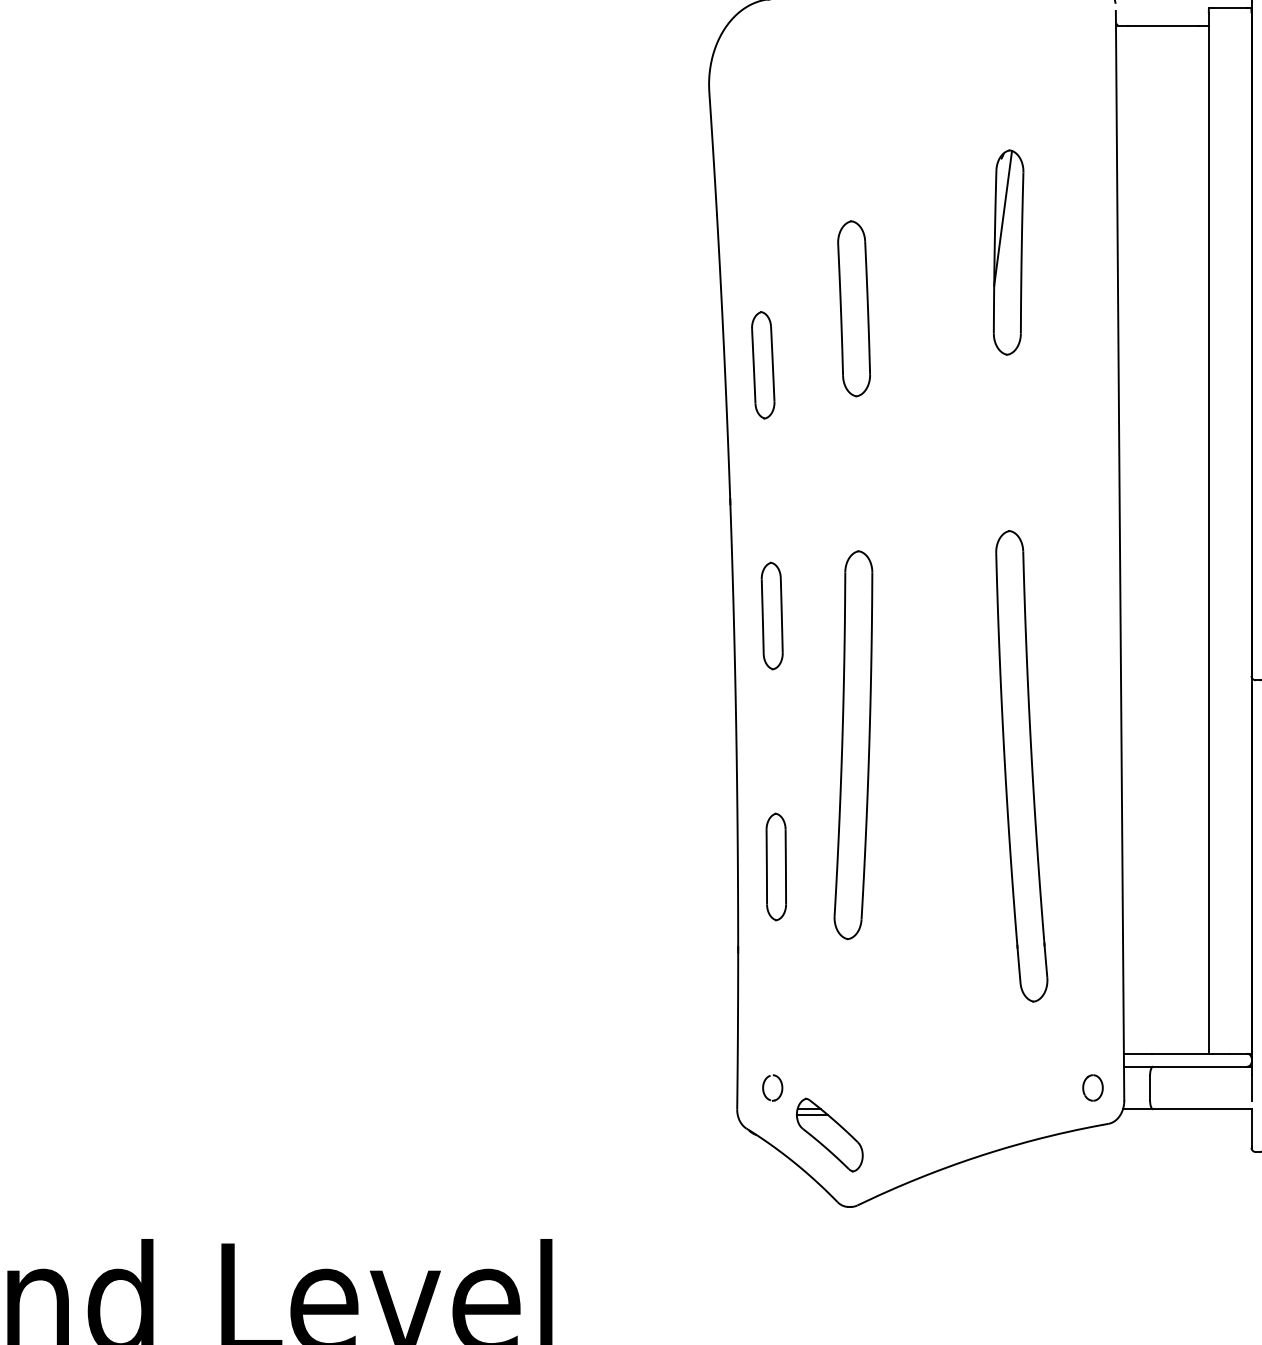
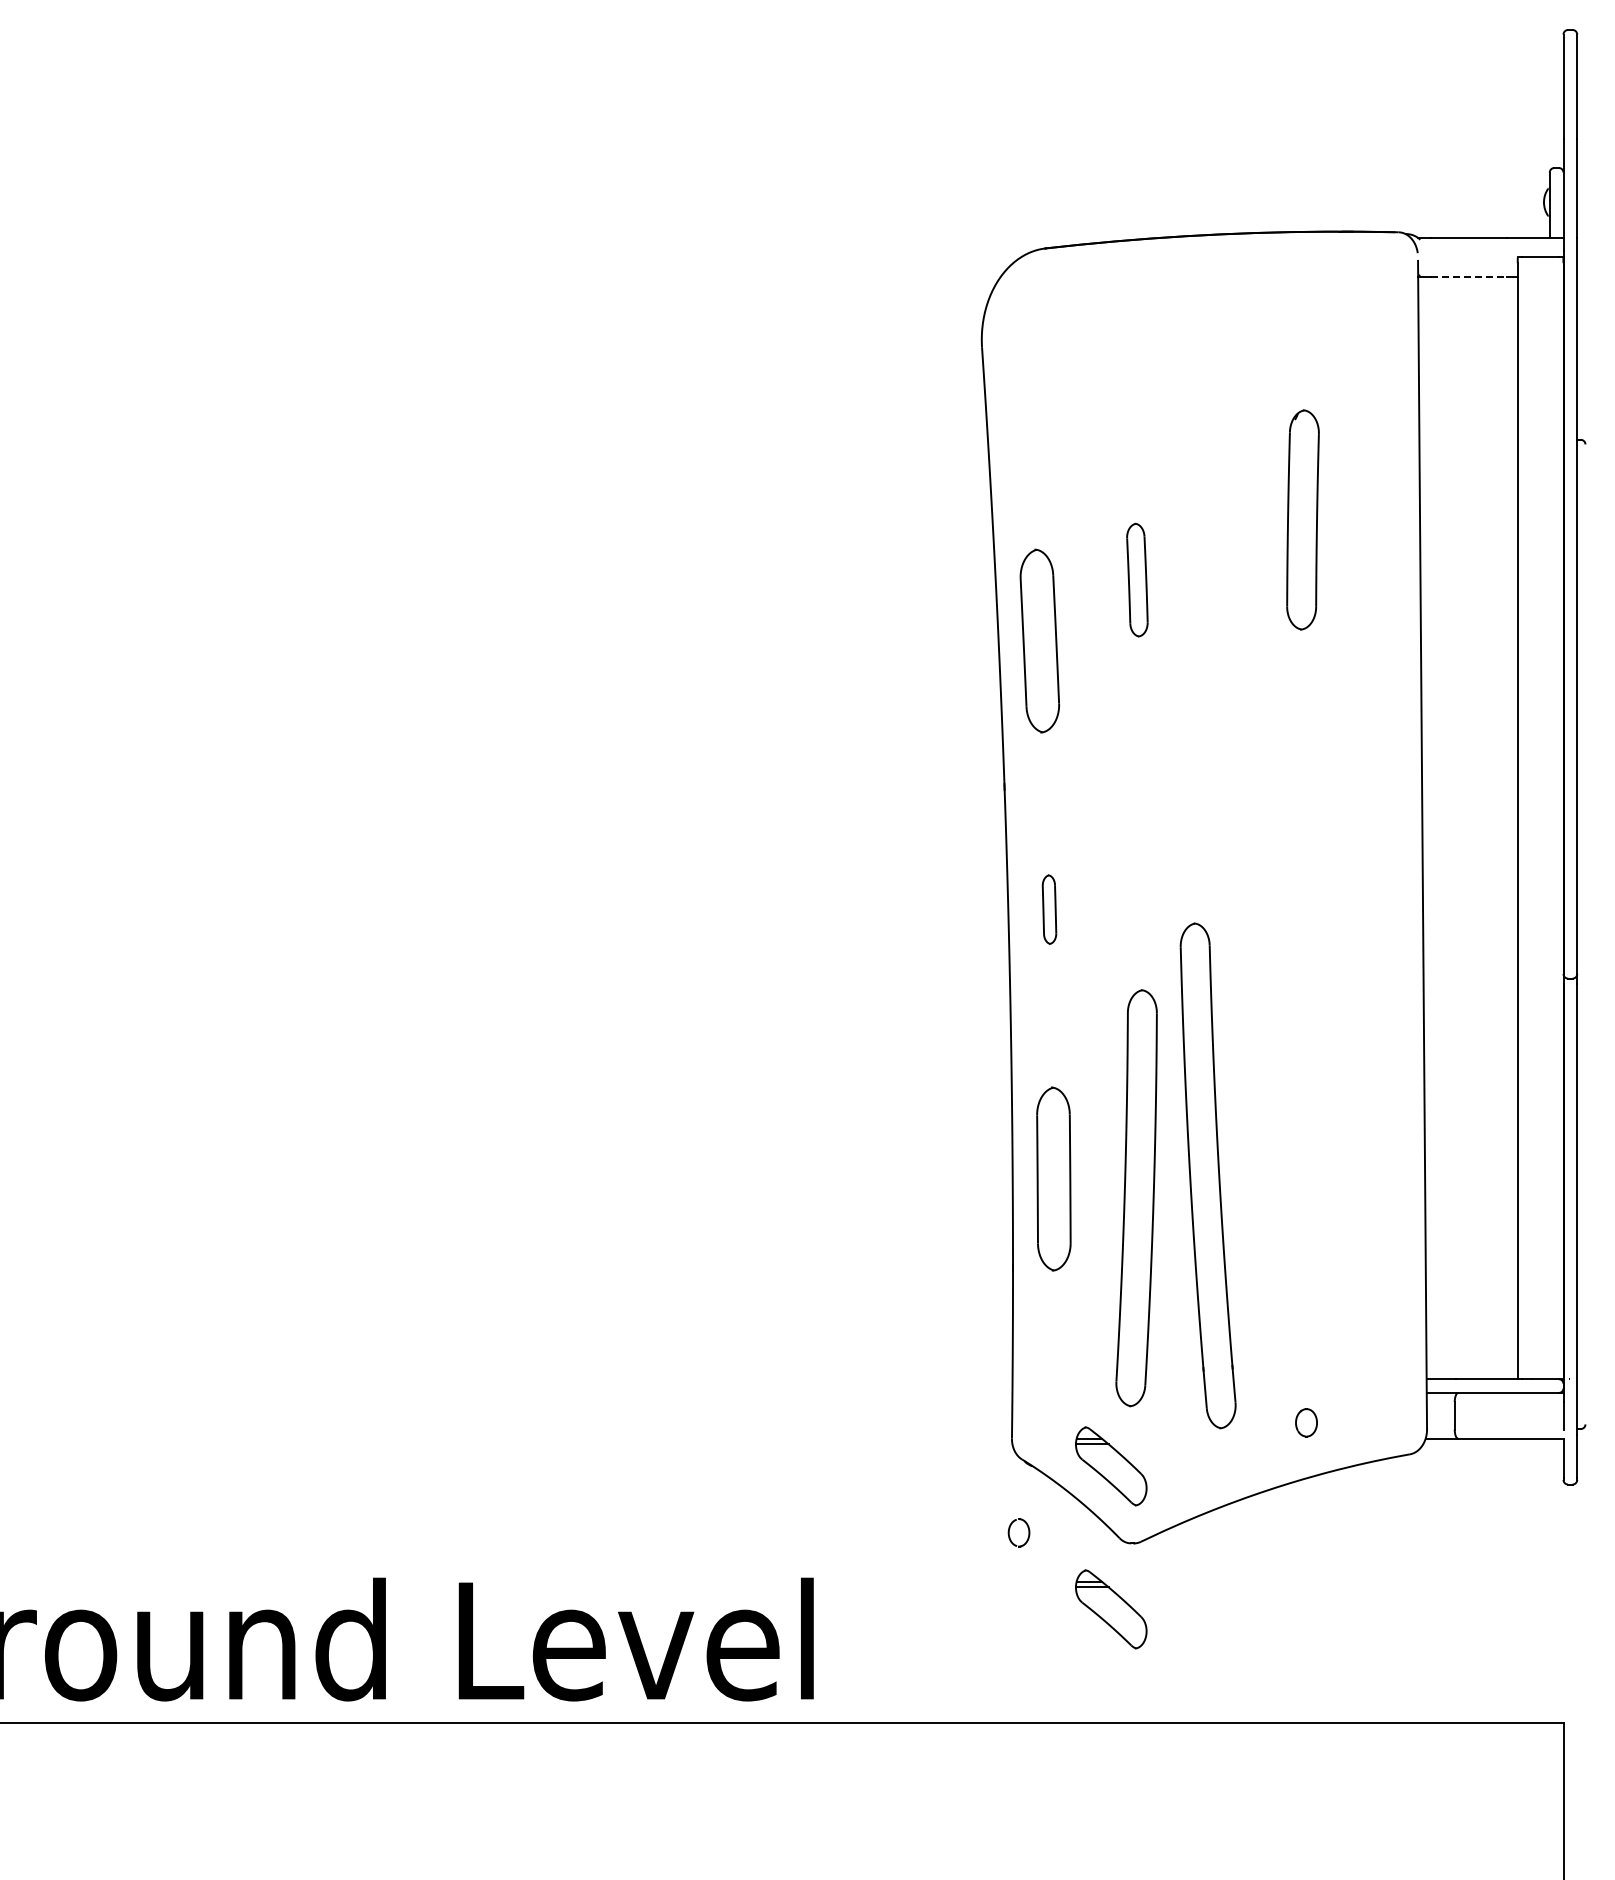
line: (1162, 25) -> (1468, 276), solid -> dashed
line: (1002, 218) -> (1296, 483), removed
part: (854, 308) -> (1137, 579), size x0.6
part: (762, 364) -> (1039, 640), size x1.6
part: (772, 615) -> (1049, 909), size x0.6
part: (853, 745) -> (1136, 1198), moved
part: (1021, 765) -> (1207, 1175), moved
part: (775, 866) -> (1053, 1178), size x1.6
part: (764, 1083) -> (1010, 1528), moved
part: (1092, 1087) -> (1306, 1422), moved
part: (830, 1268) -> (1111, 1609), added

